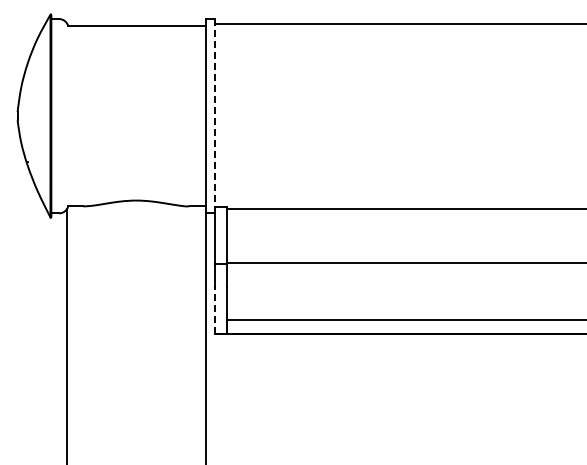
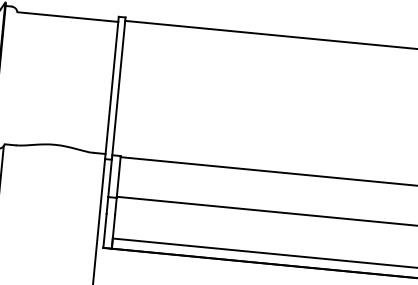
line: (215, 115) -> (119, 88), dashed -> solid
line: (215, 310) -> (105, 230), dashed -> solid

